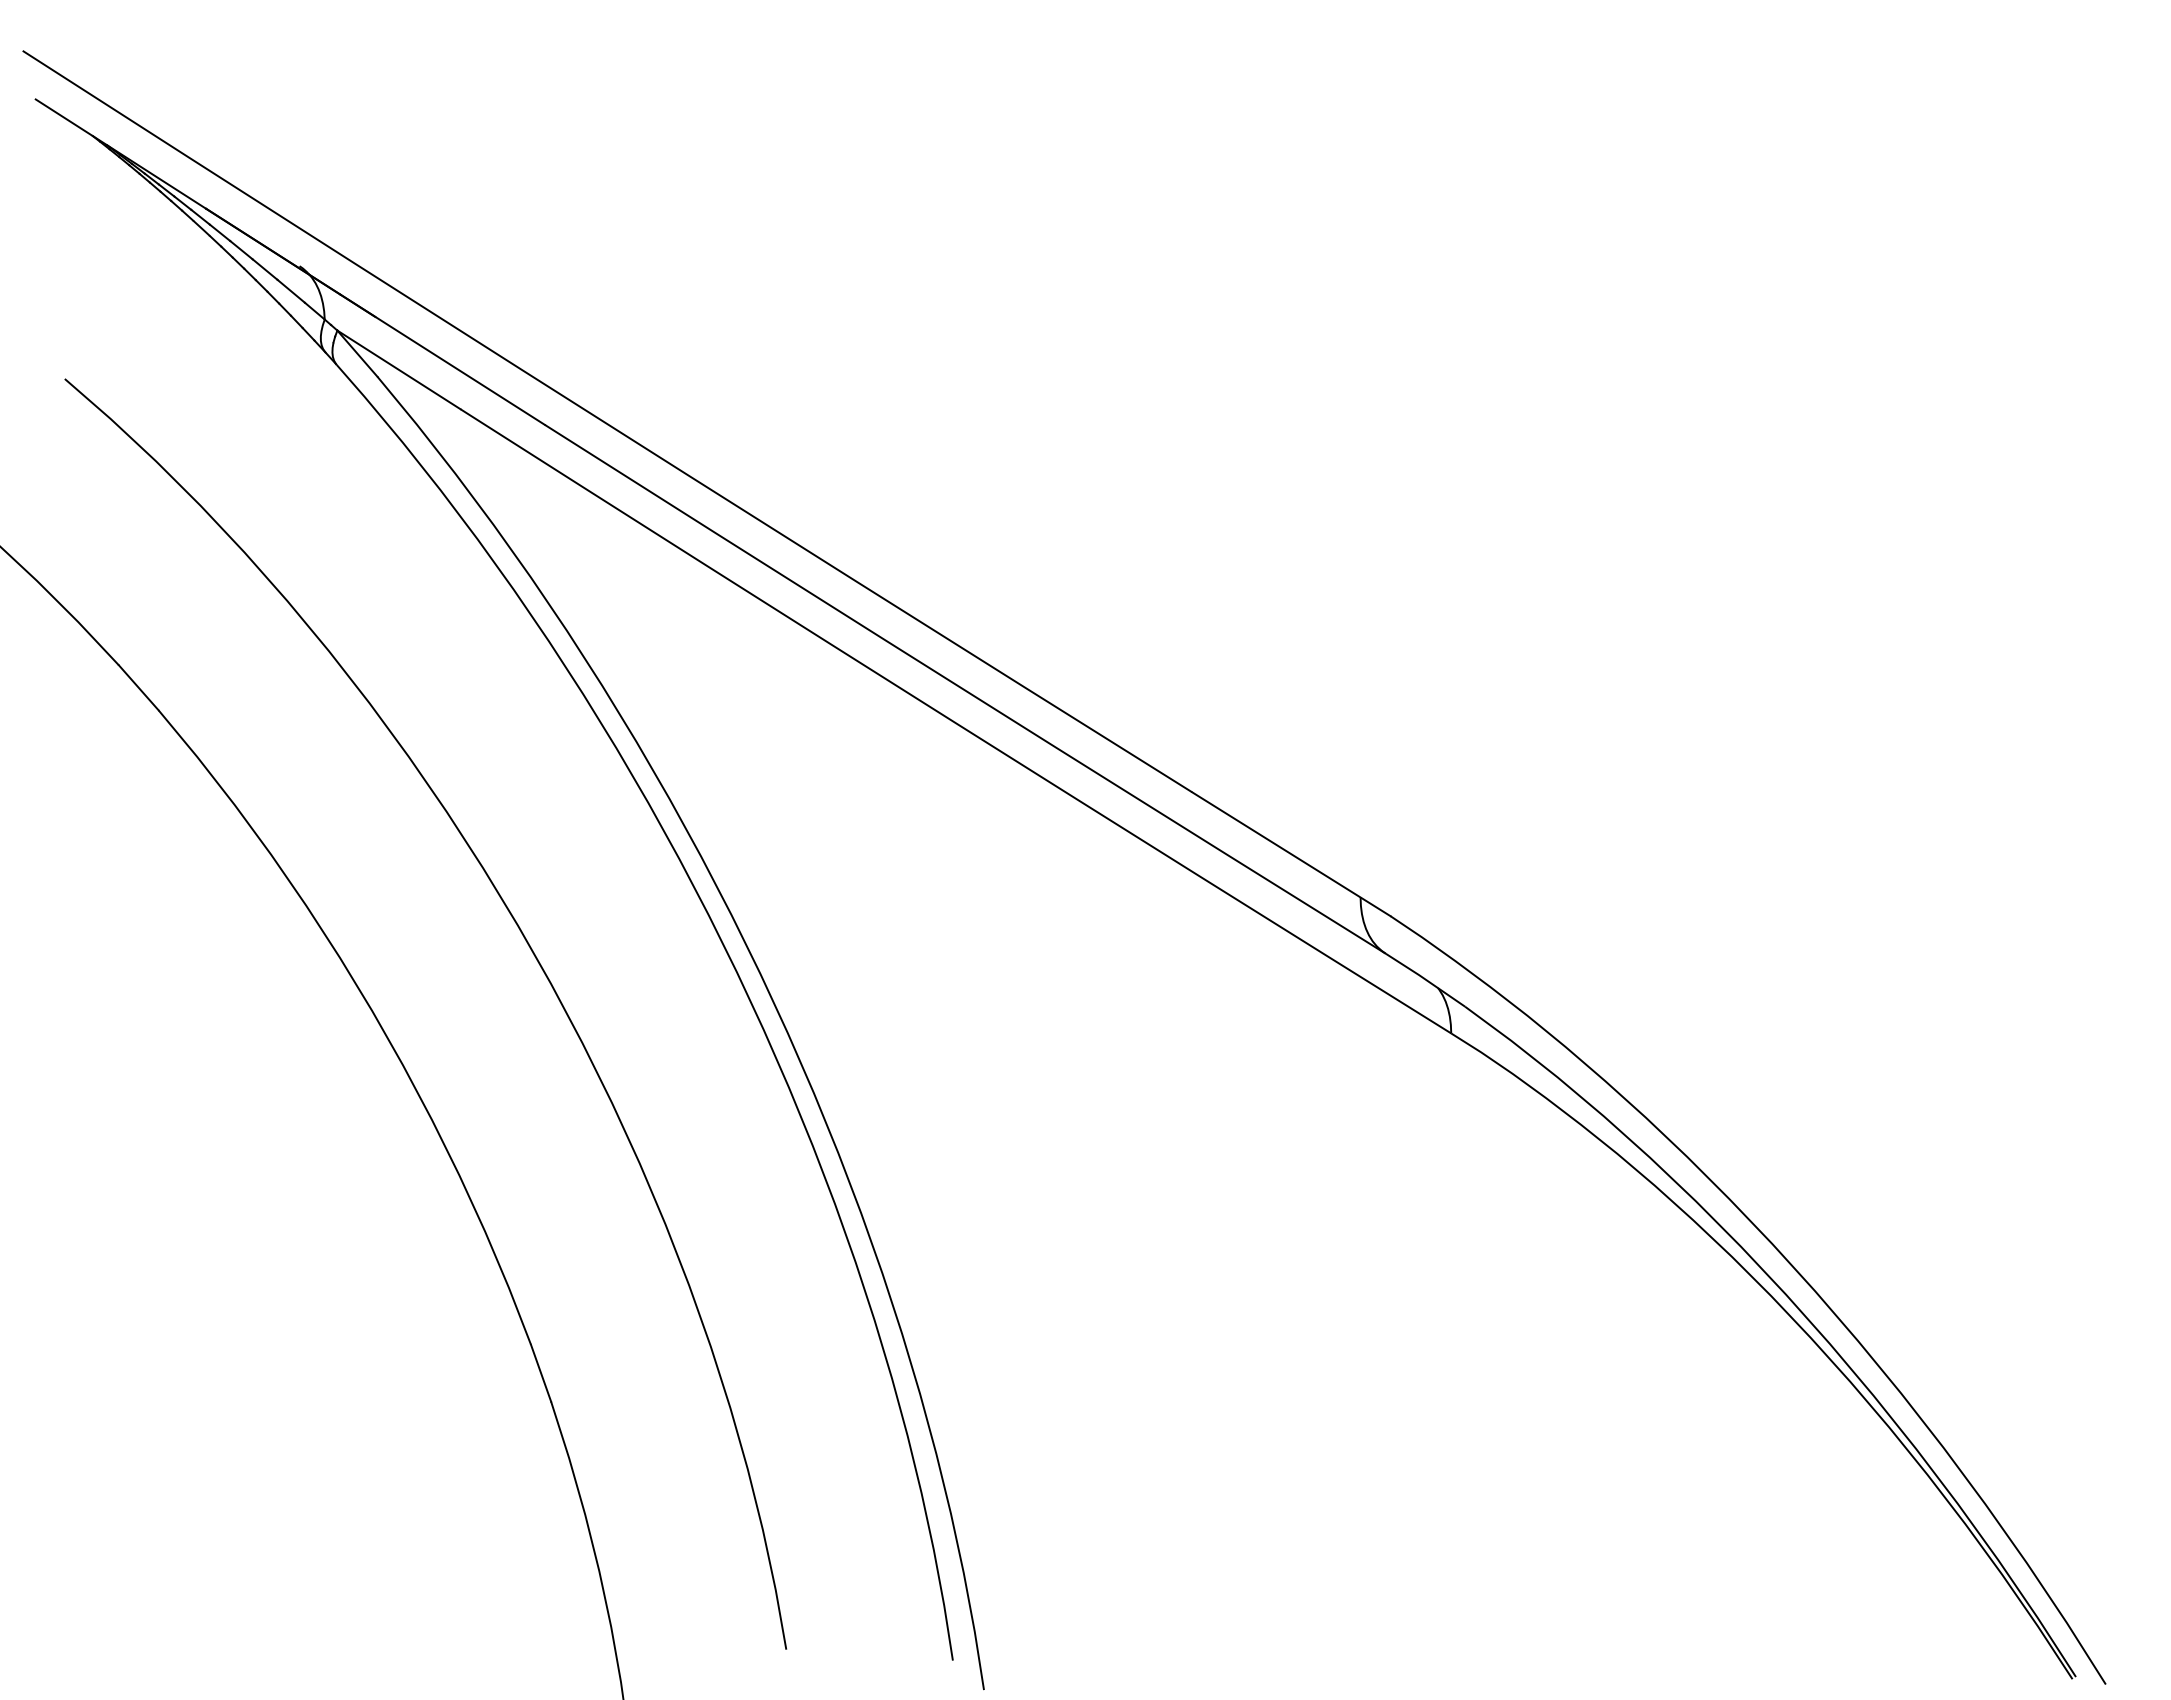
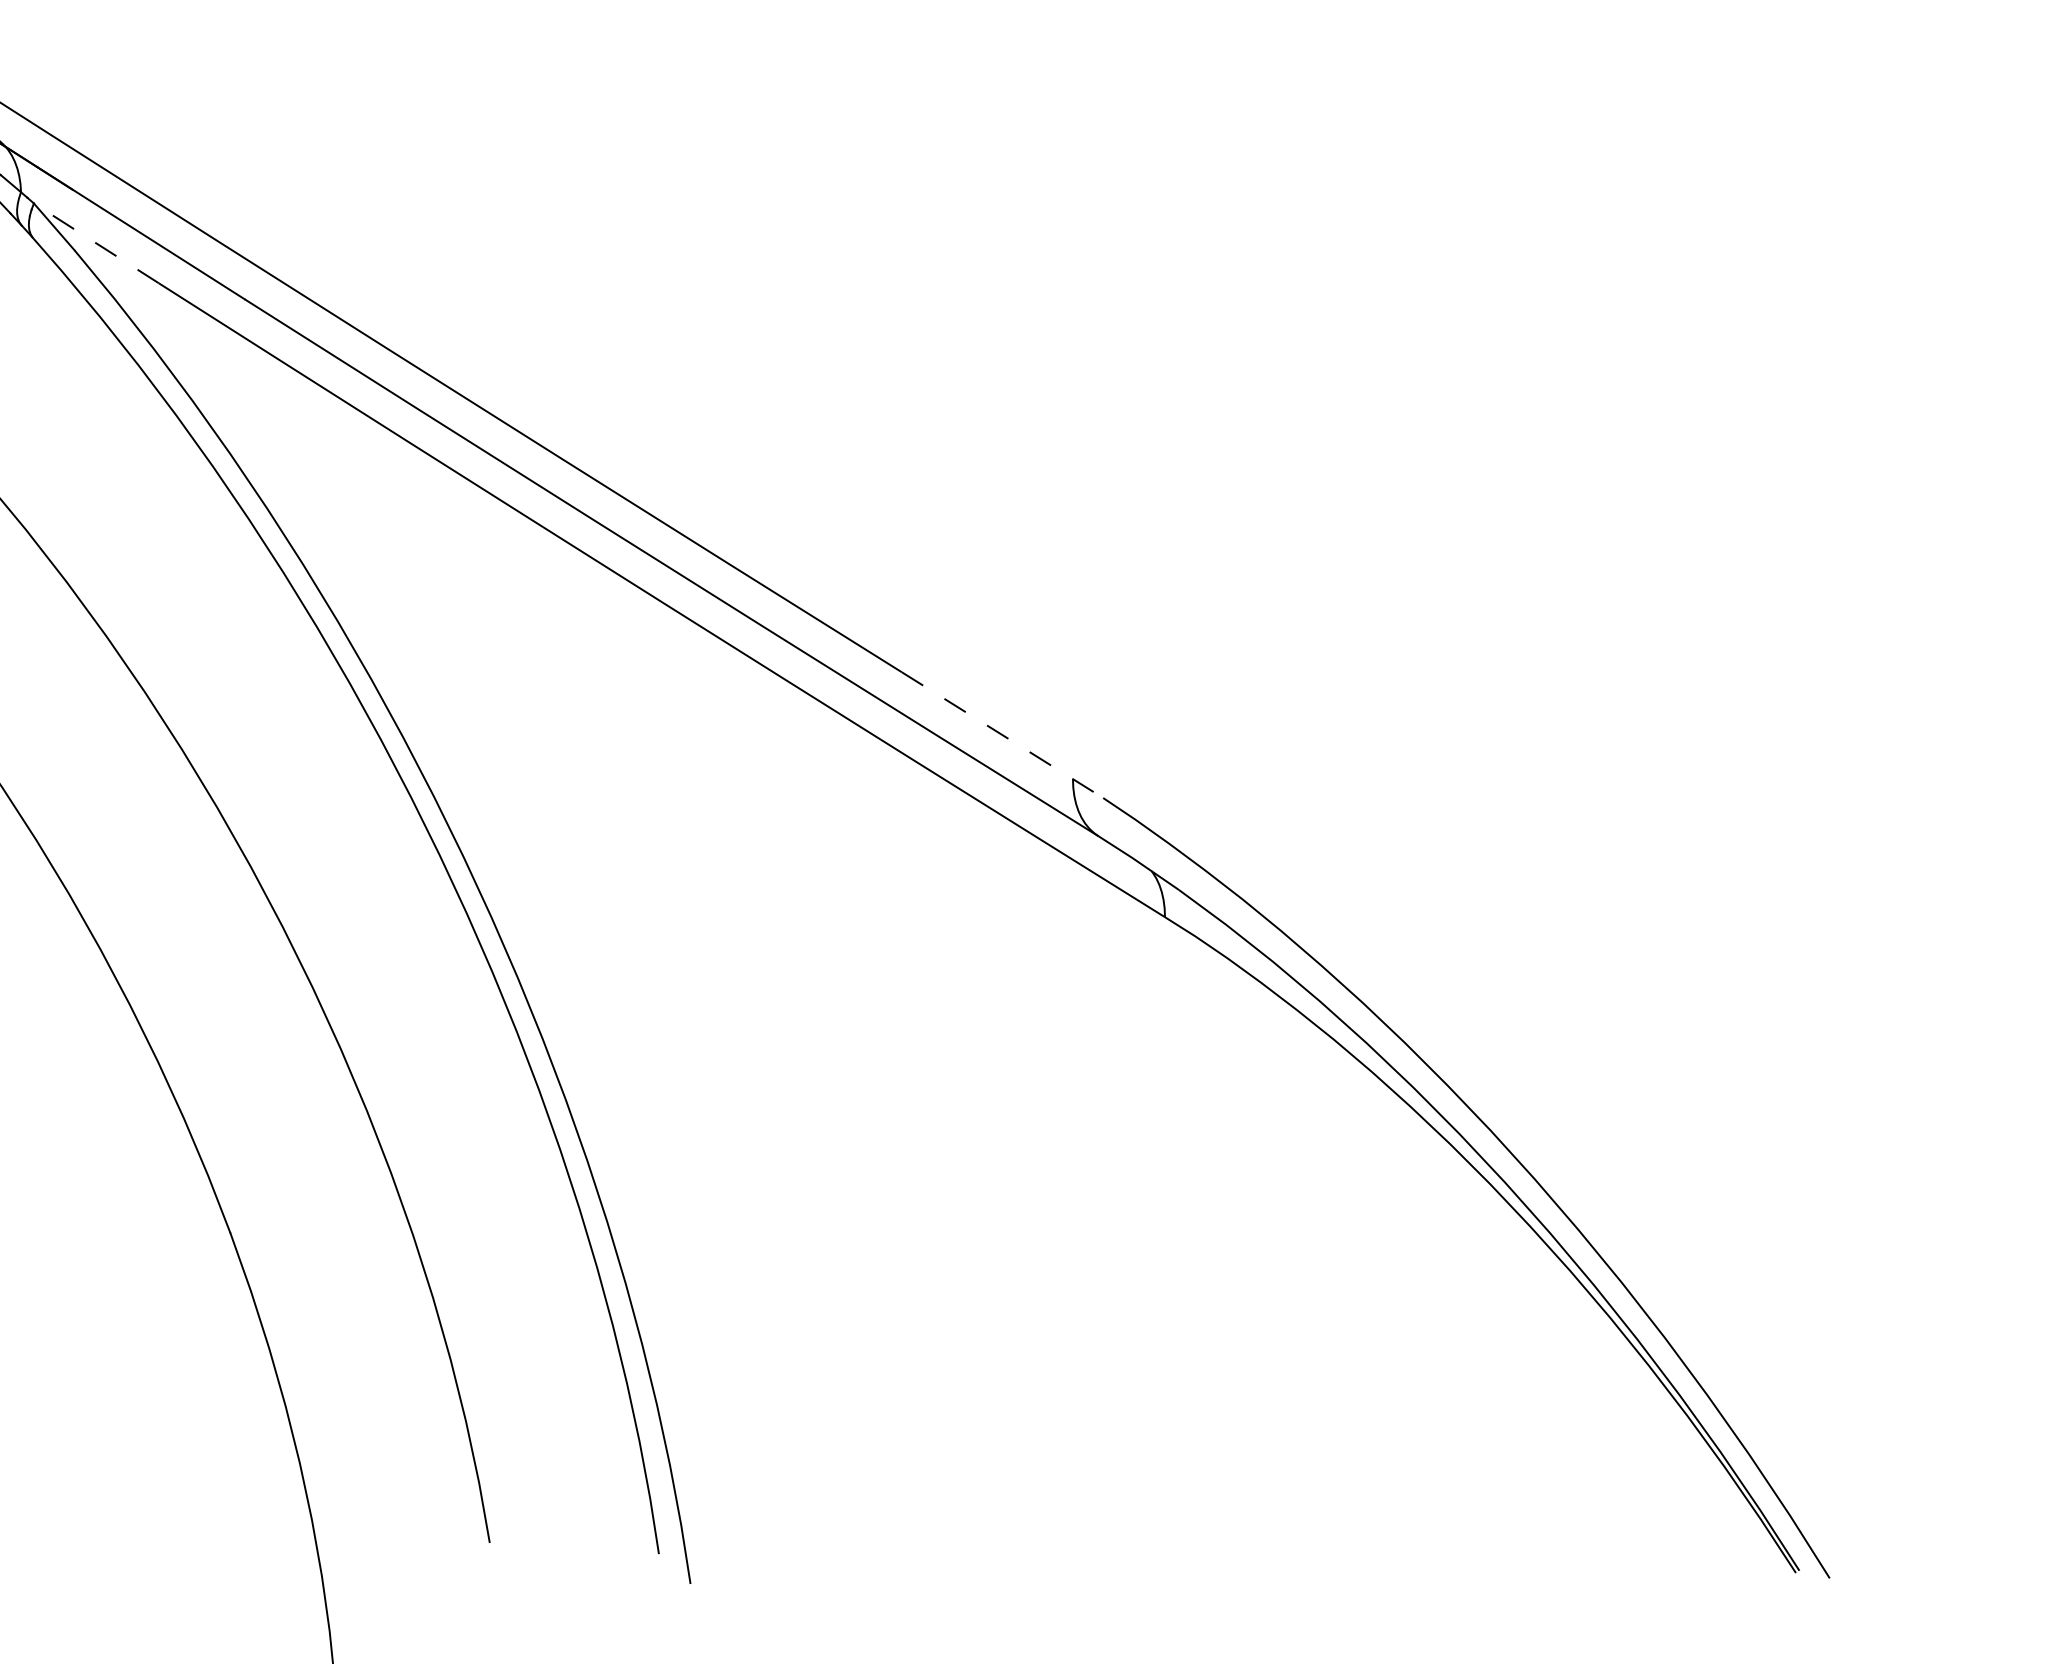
line: (398, 369) -> (95, 242), solid -> dashed
line: (1291, 854) -> (1002, 735), solid -> dashed

